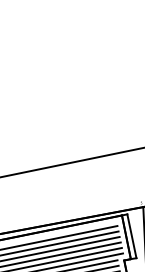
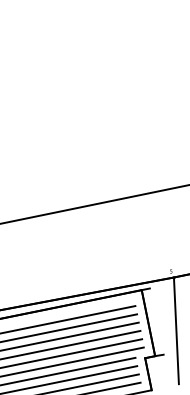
line: (131, 236) -> (156, 321), removed

